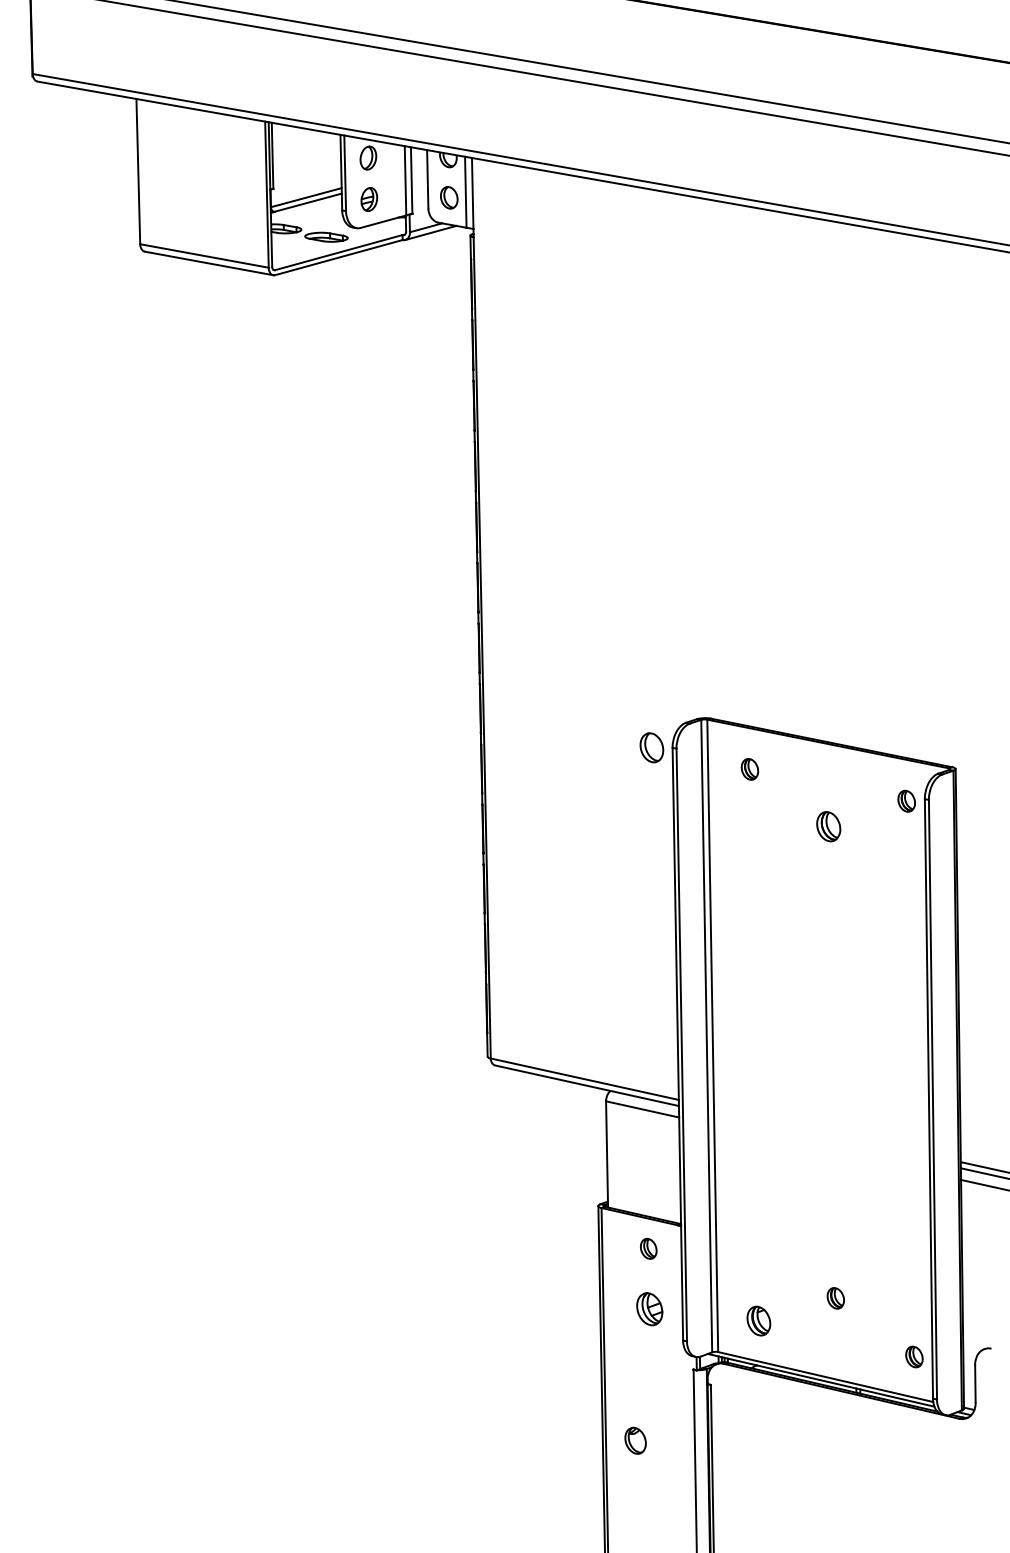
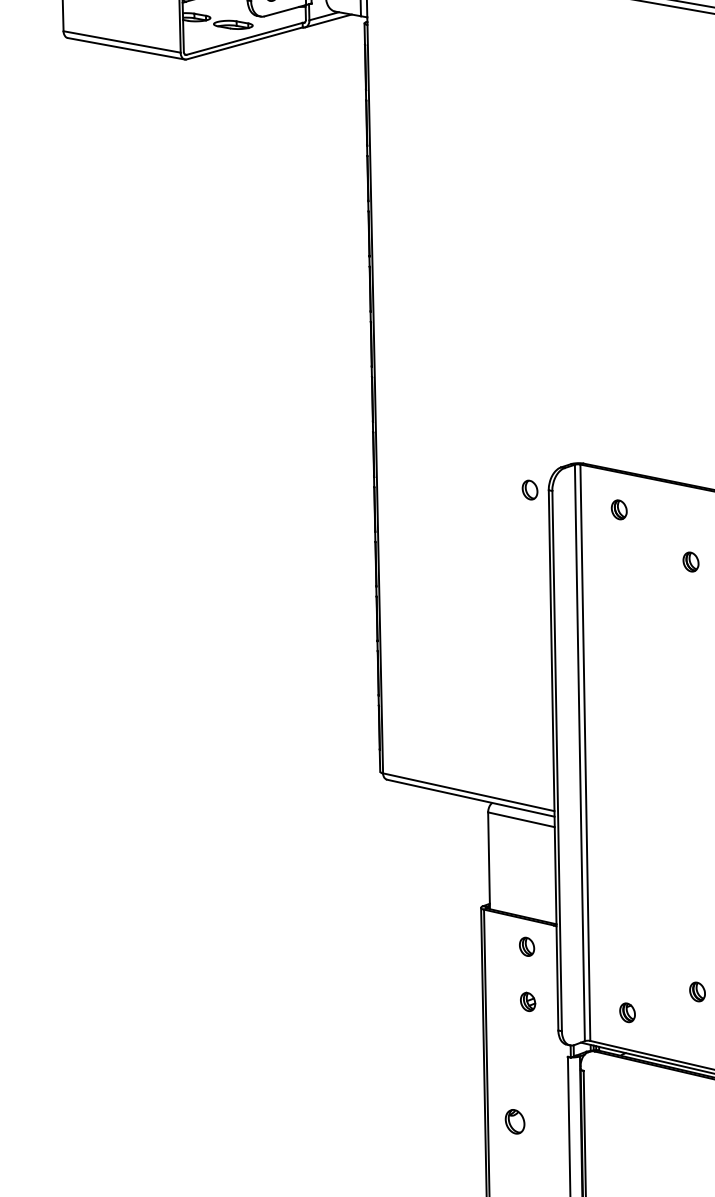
part: (652, 747) -> (530, 489), size x0.71
part: (828, 826) -> (690, 561), size x0.71
part: (649, 1309) -> (527, 1002), size x0.62
part: (759, 1321) -> (627, 1013), size x0.71

